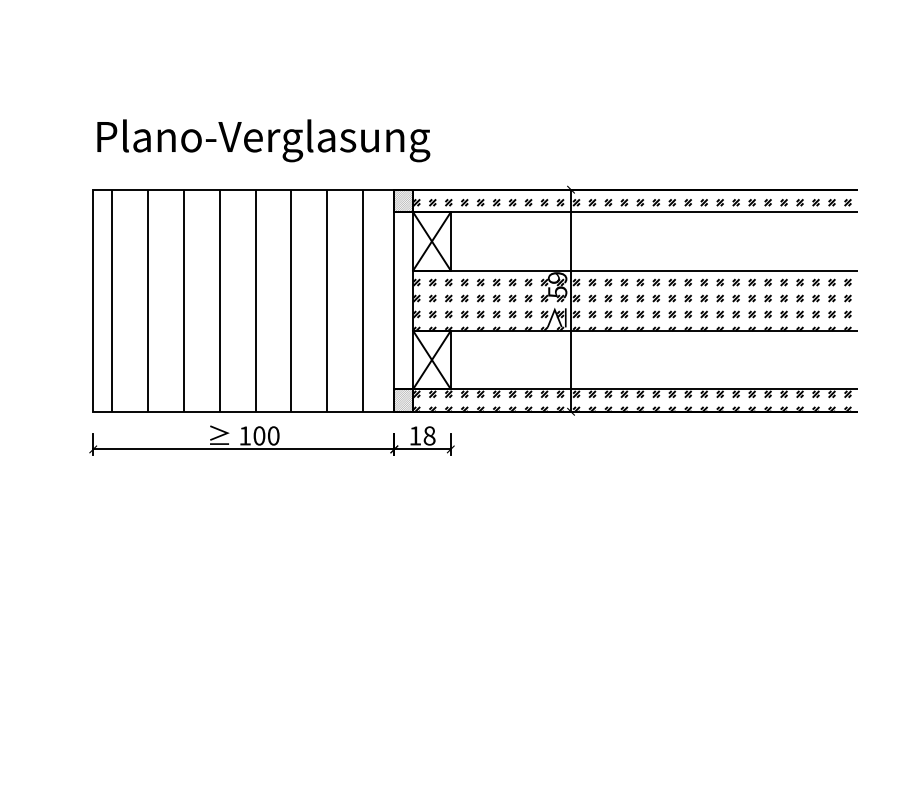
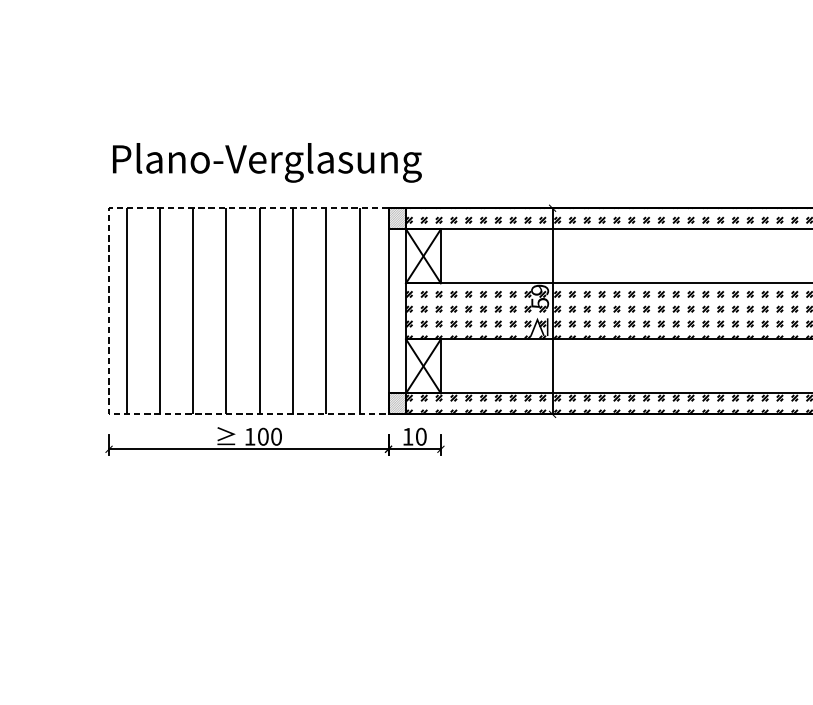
line: (93, 301) -> (109, 312), solid -> dashed
text: (429, 436) -> (421, 437), 18 -> 10

